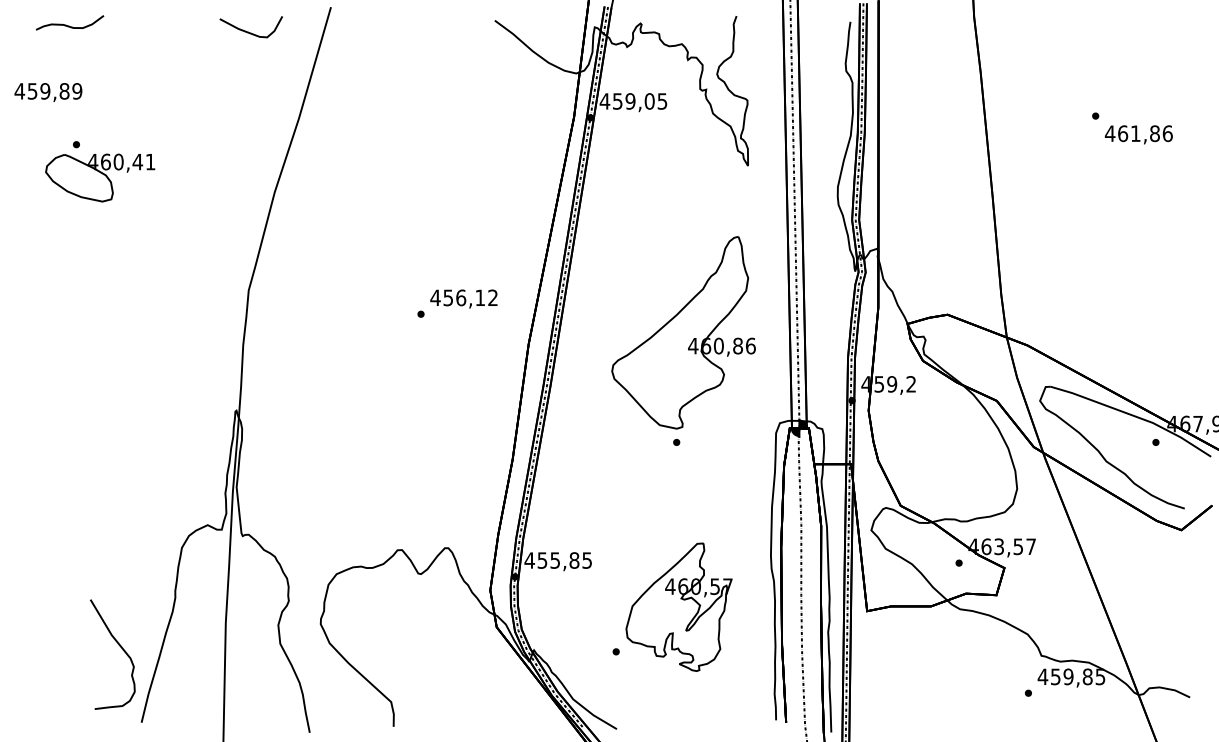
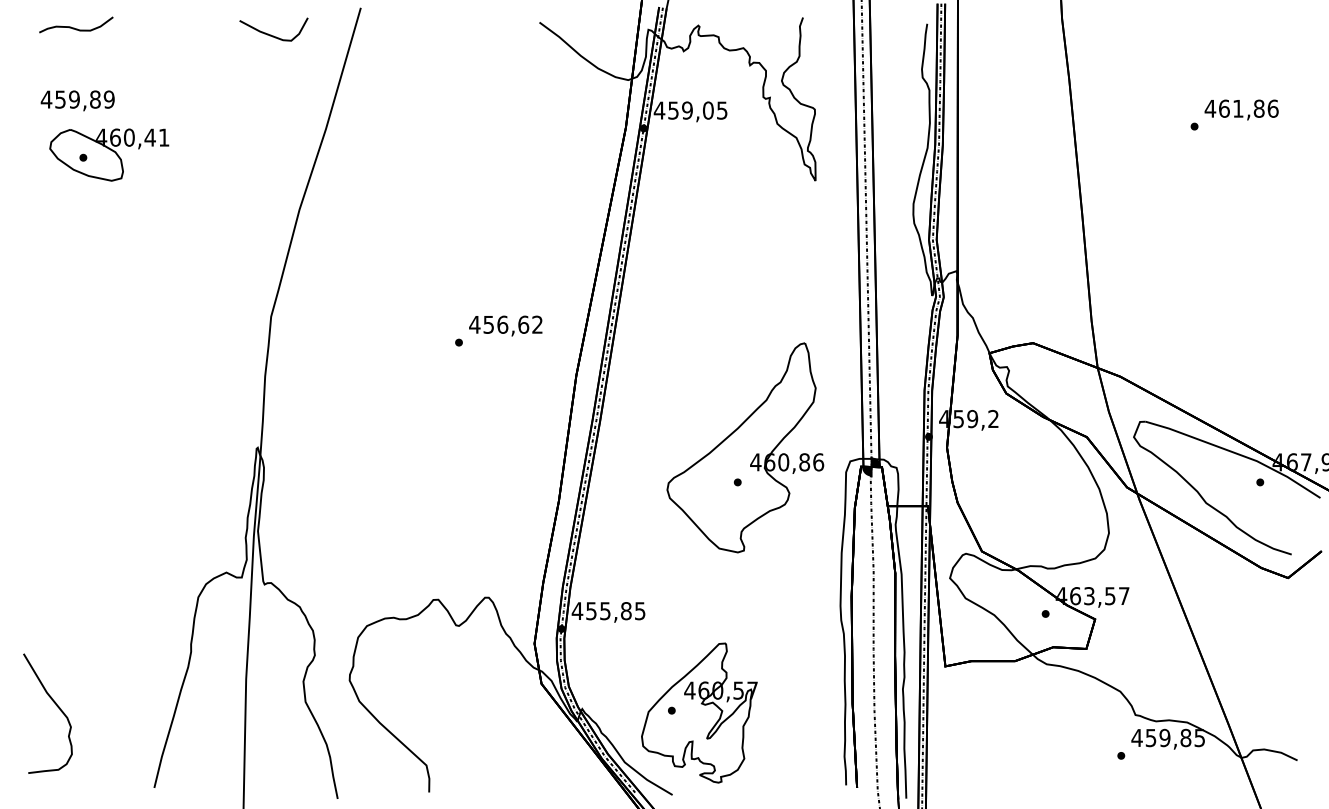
text: (48, 92) -> (77, 100), moved
text: (1138, 134) -> (1241, 109), moved
part: (100, 177) -> (109, 154), moved
text: (480, 297) -> (523, 324), 456,12 -> 456,62
part: (683, 332) -> (745, 447), moved
part: (679, 606) -> (699, 712), moved
curve: (120, 647) -> (56, 706), moved

